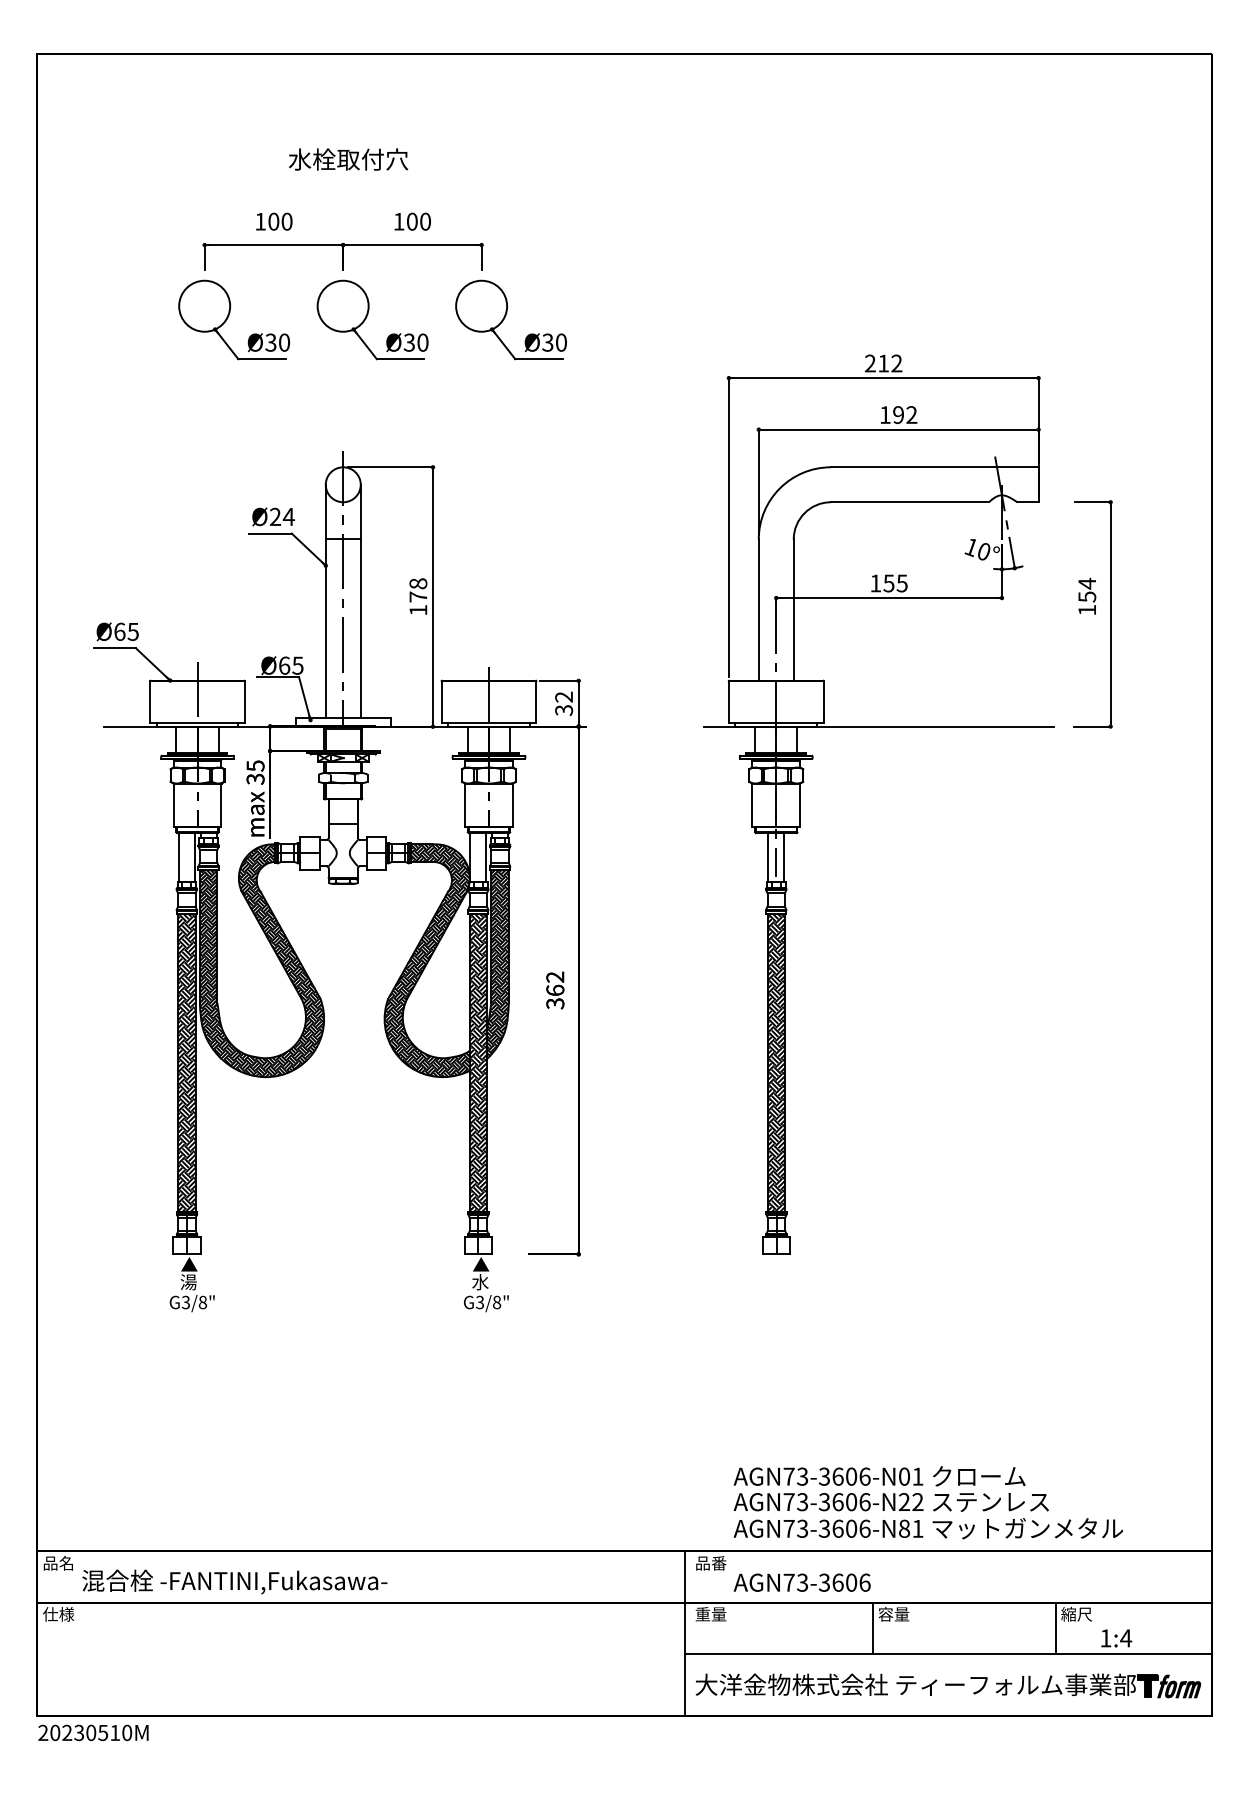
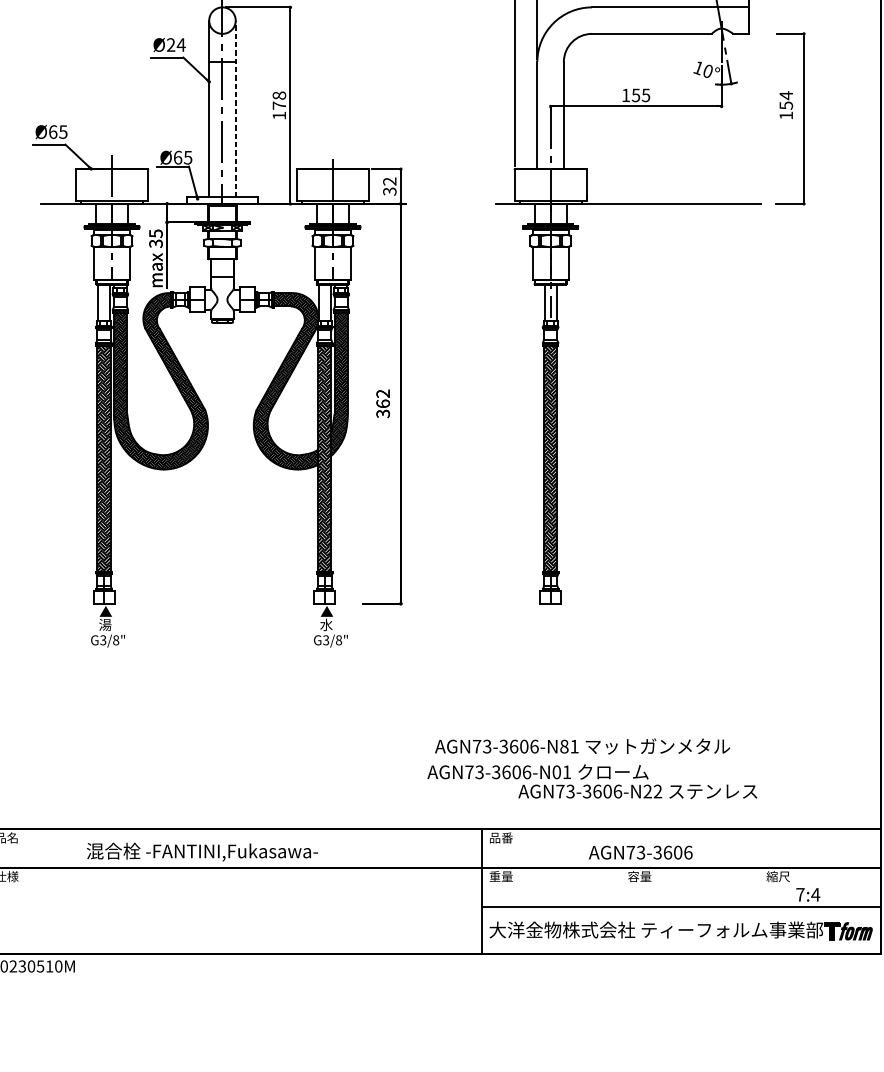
line: (360, 601) -> (235, 109), solid -> dashed
text: (879, 1476) -> (537, 772), moved
text: (927, 1528) -> (581, 746), moved
text: (234, 1581) -> (202, 851), moved
text: (801, 1582) -> (640, 852), moved
line: (872, 1628) -> (623, 887), removed
line: (1055, 1628) -> (762, 887), removed
text: (1105, 1638) -> (800, 894), 1:4 -> 7:4

